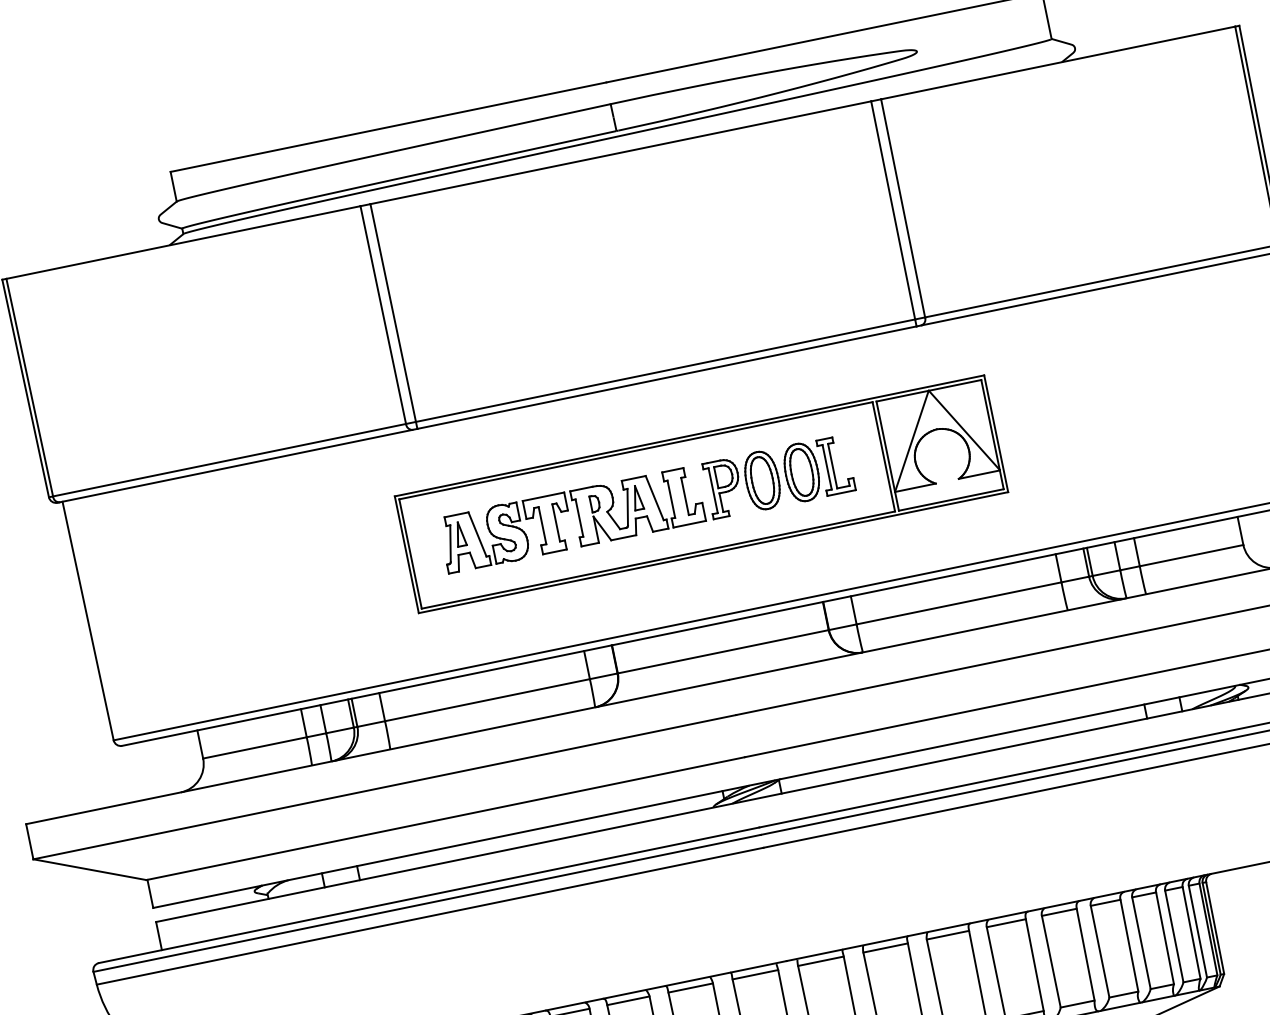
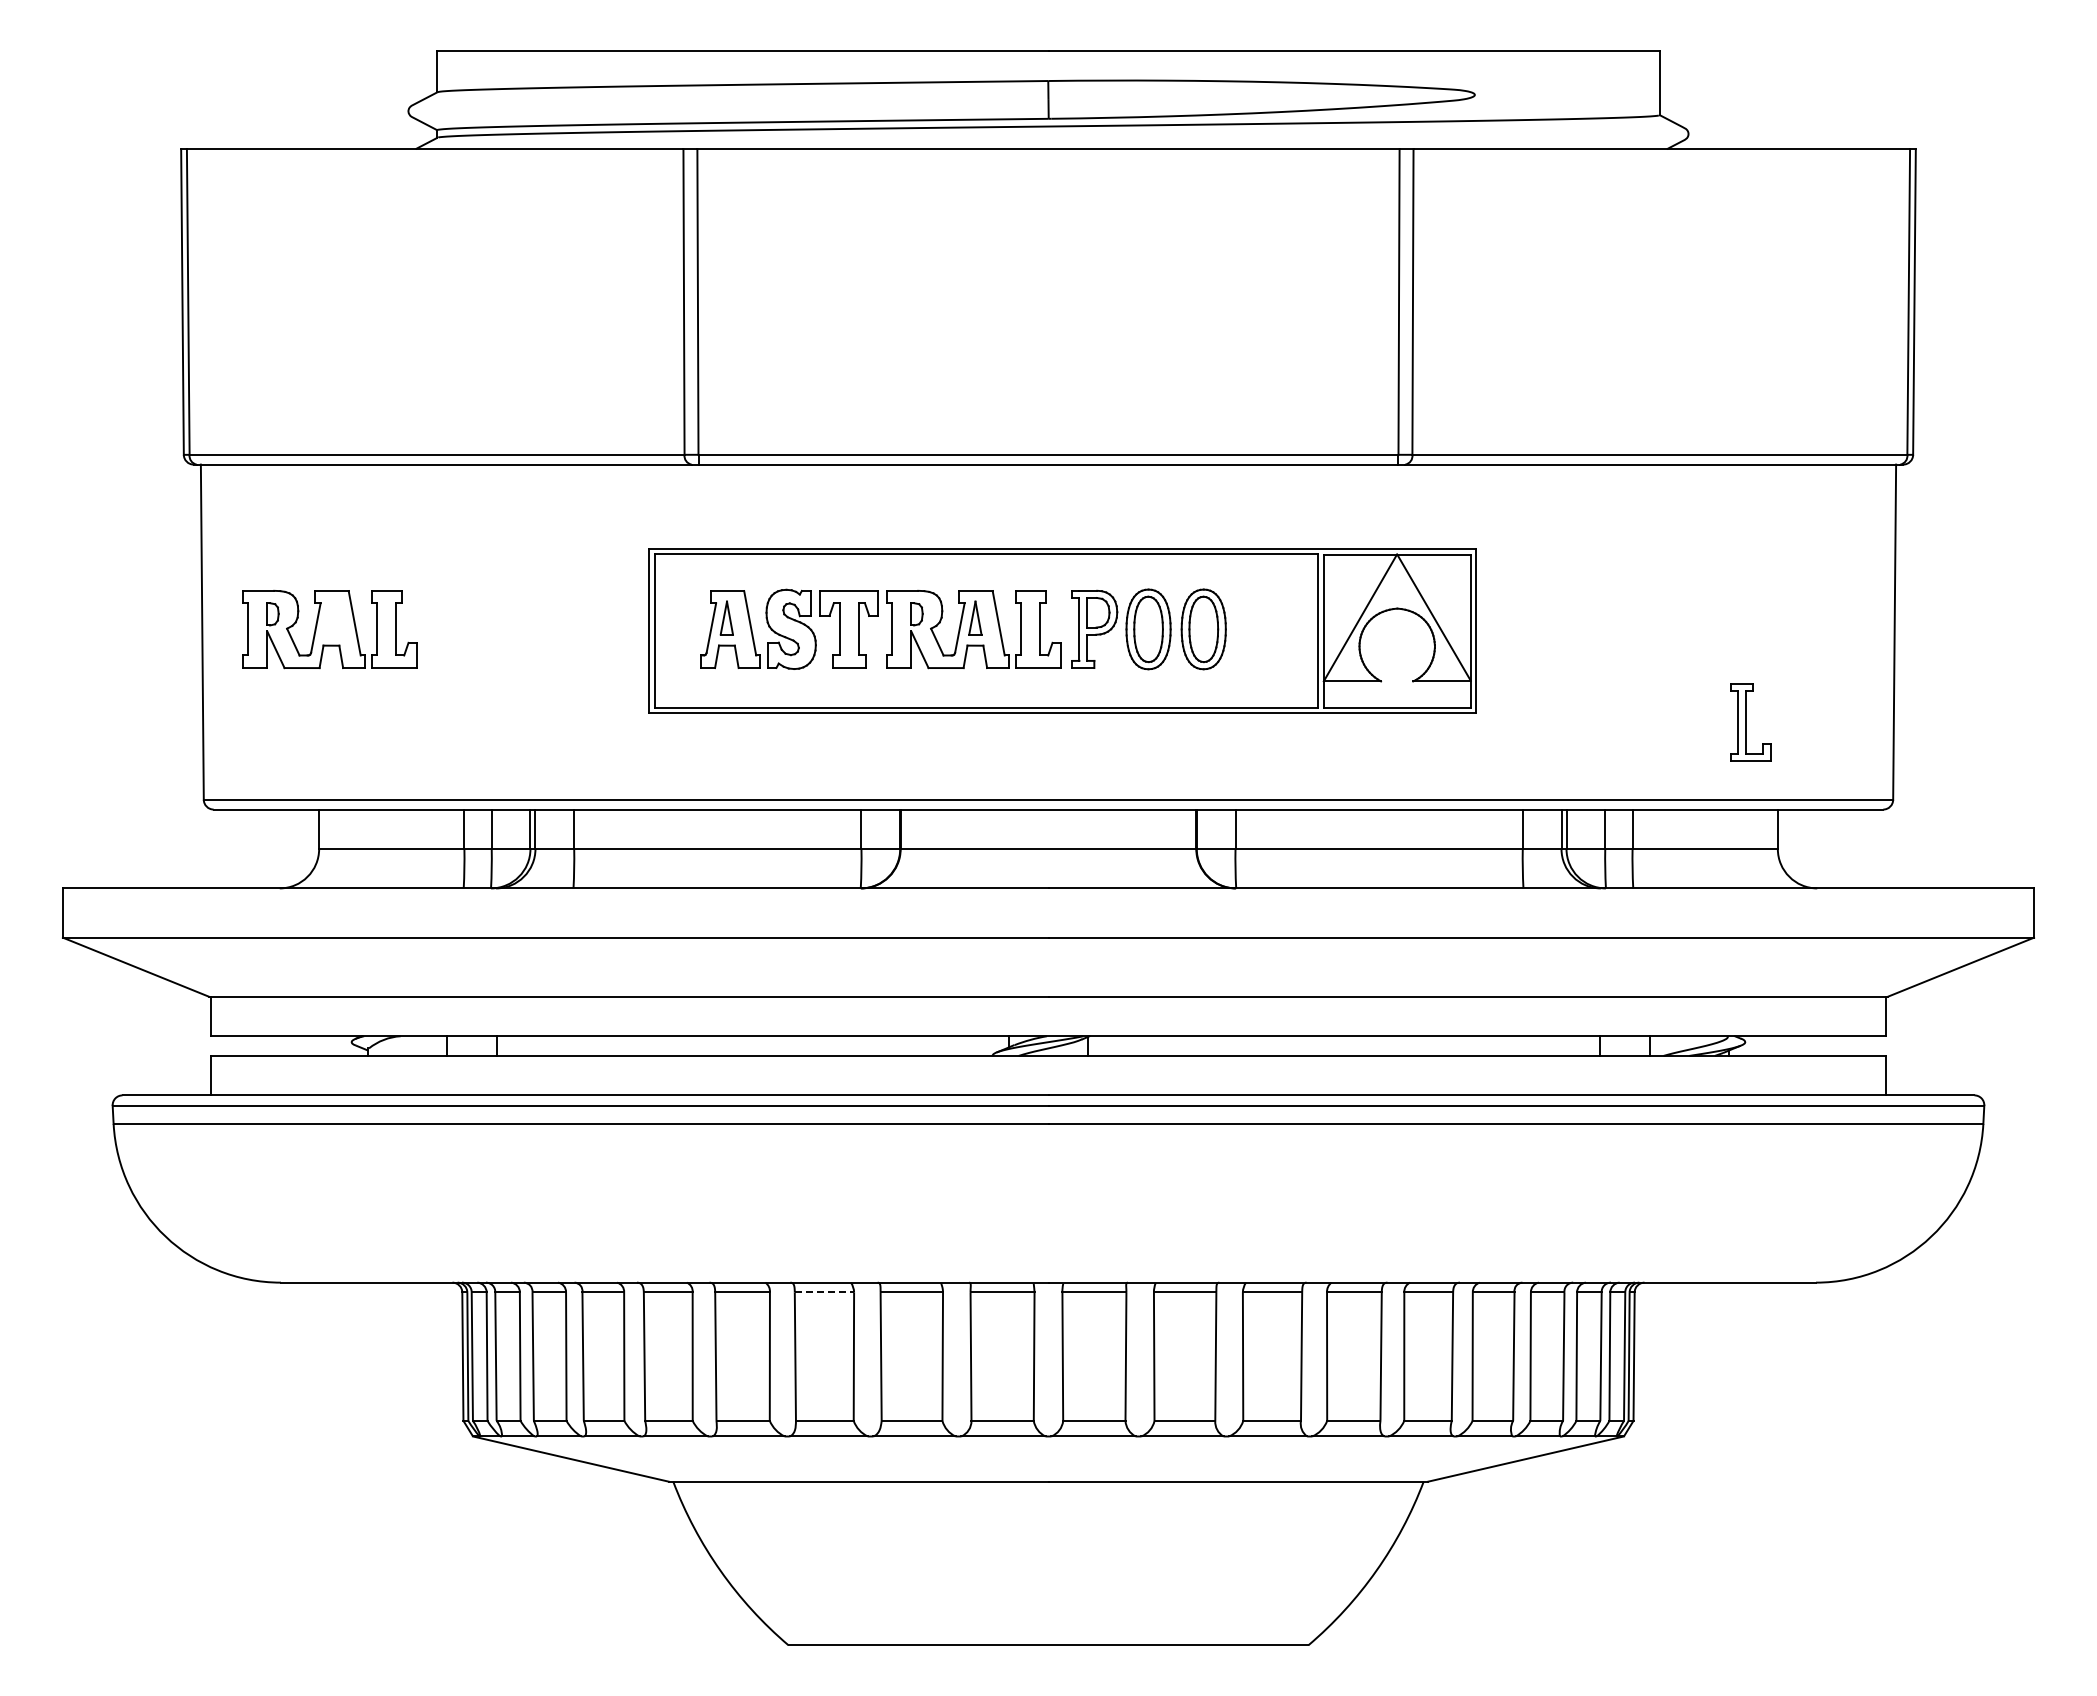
part: (835, 465) -> (1750, 722), moved
part: (178, 600) -> (329, 629), added
line: (628, 1000) -> (824, 1292), solid -> dashed

